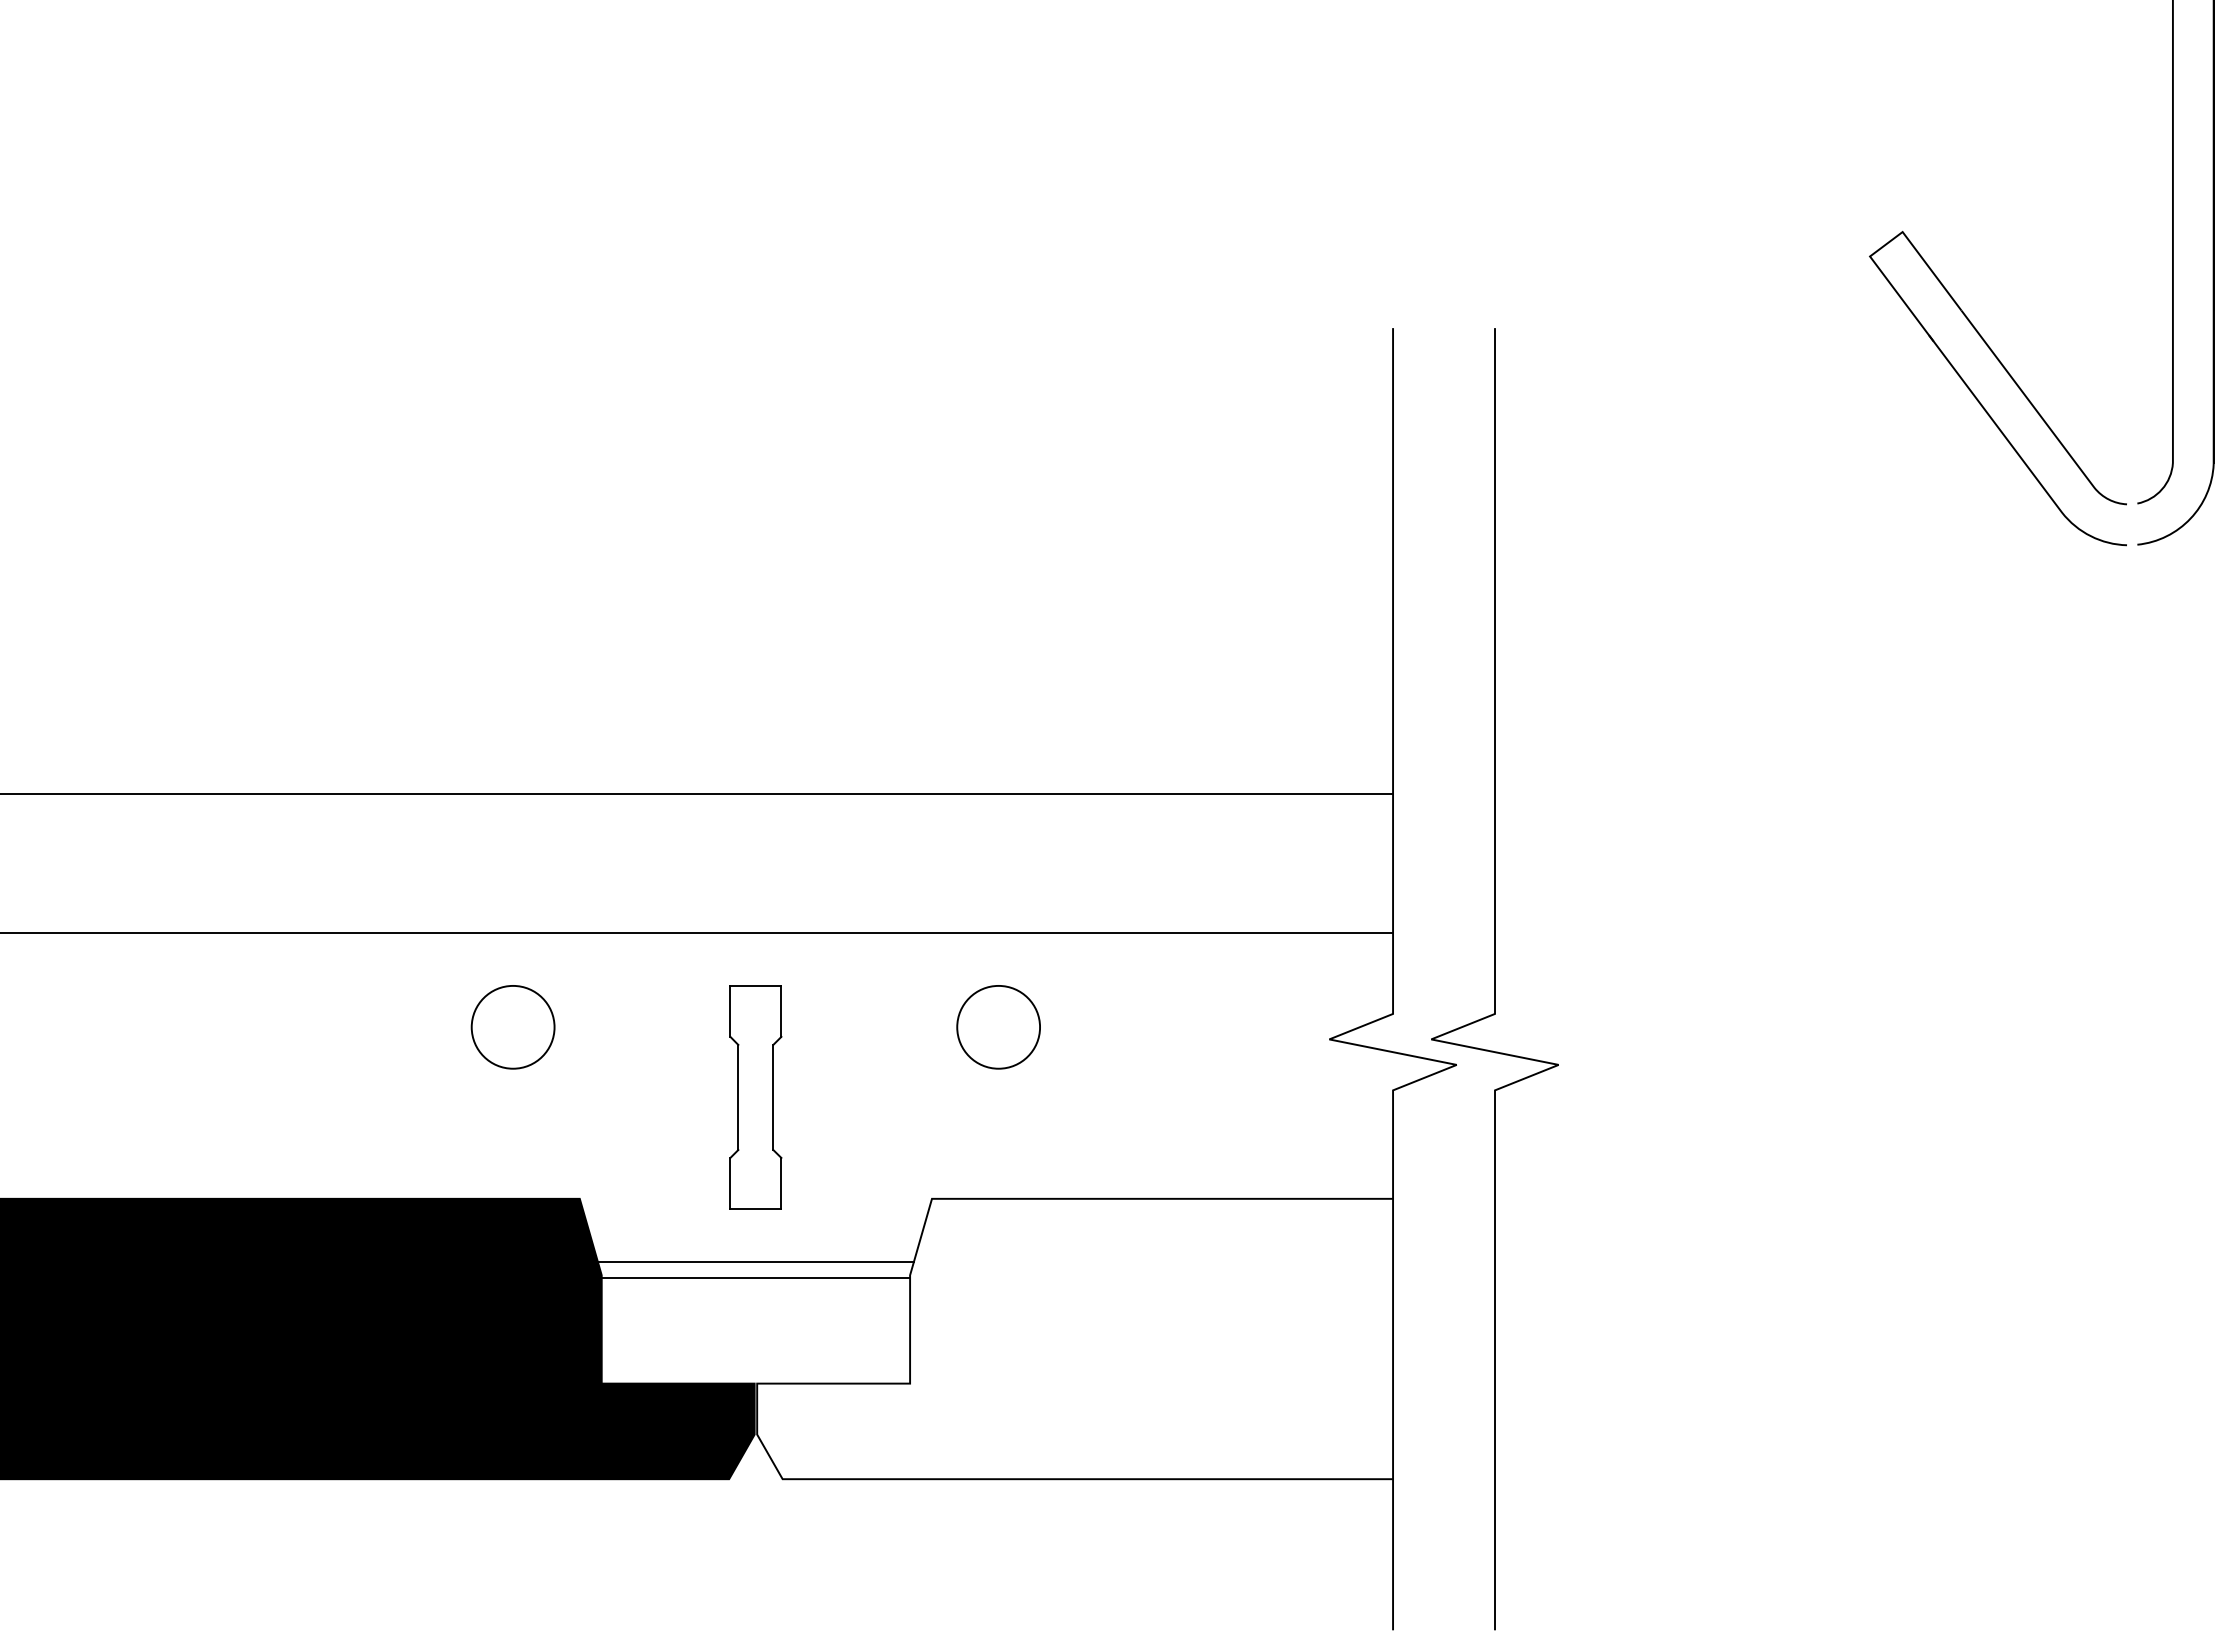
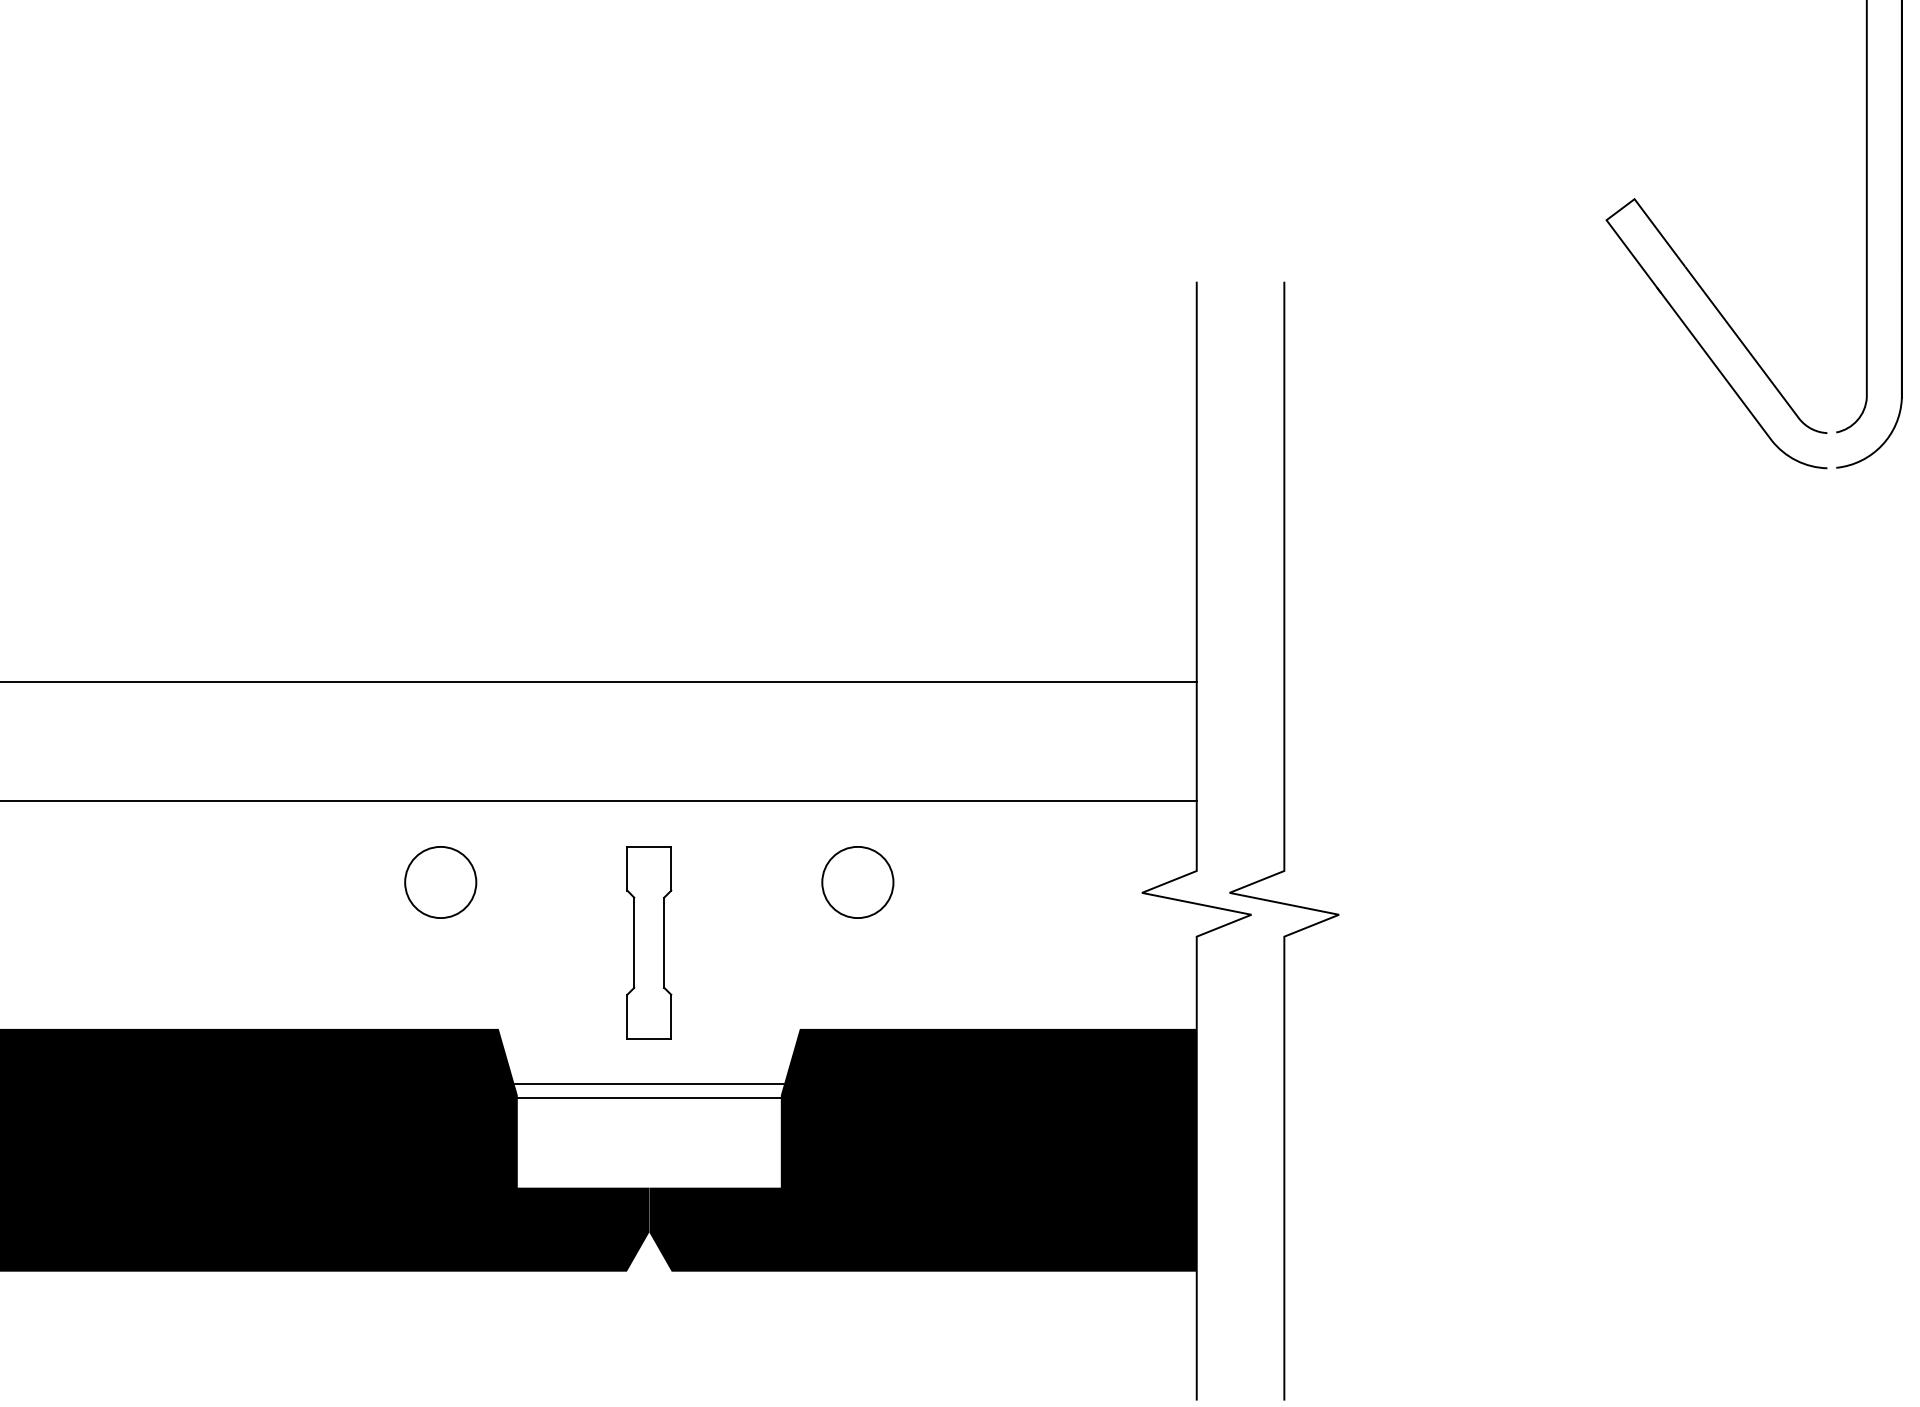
fill: (1075, 1338) -> (923, 1149), added

